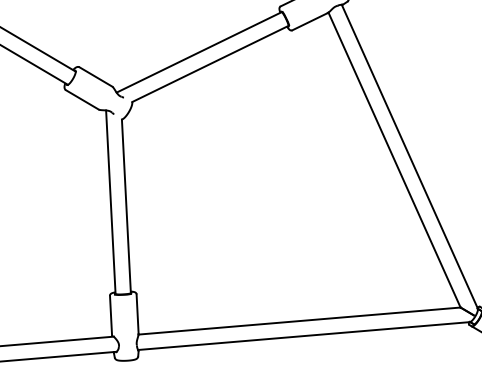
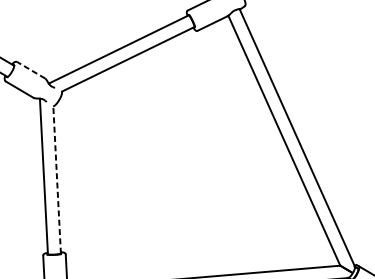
line: (95, 76) -> (30, 69), solid -> dashed
line: (126, 206) -> (57, 180), solid -> dashed

